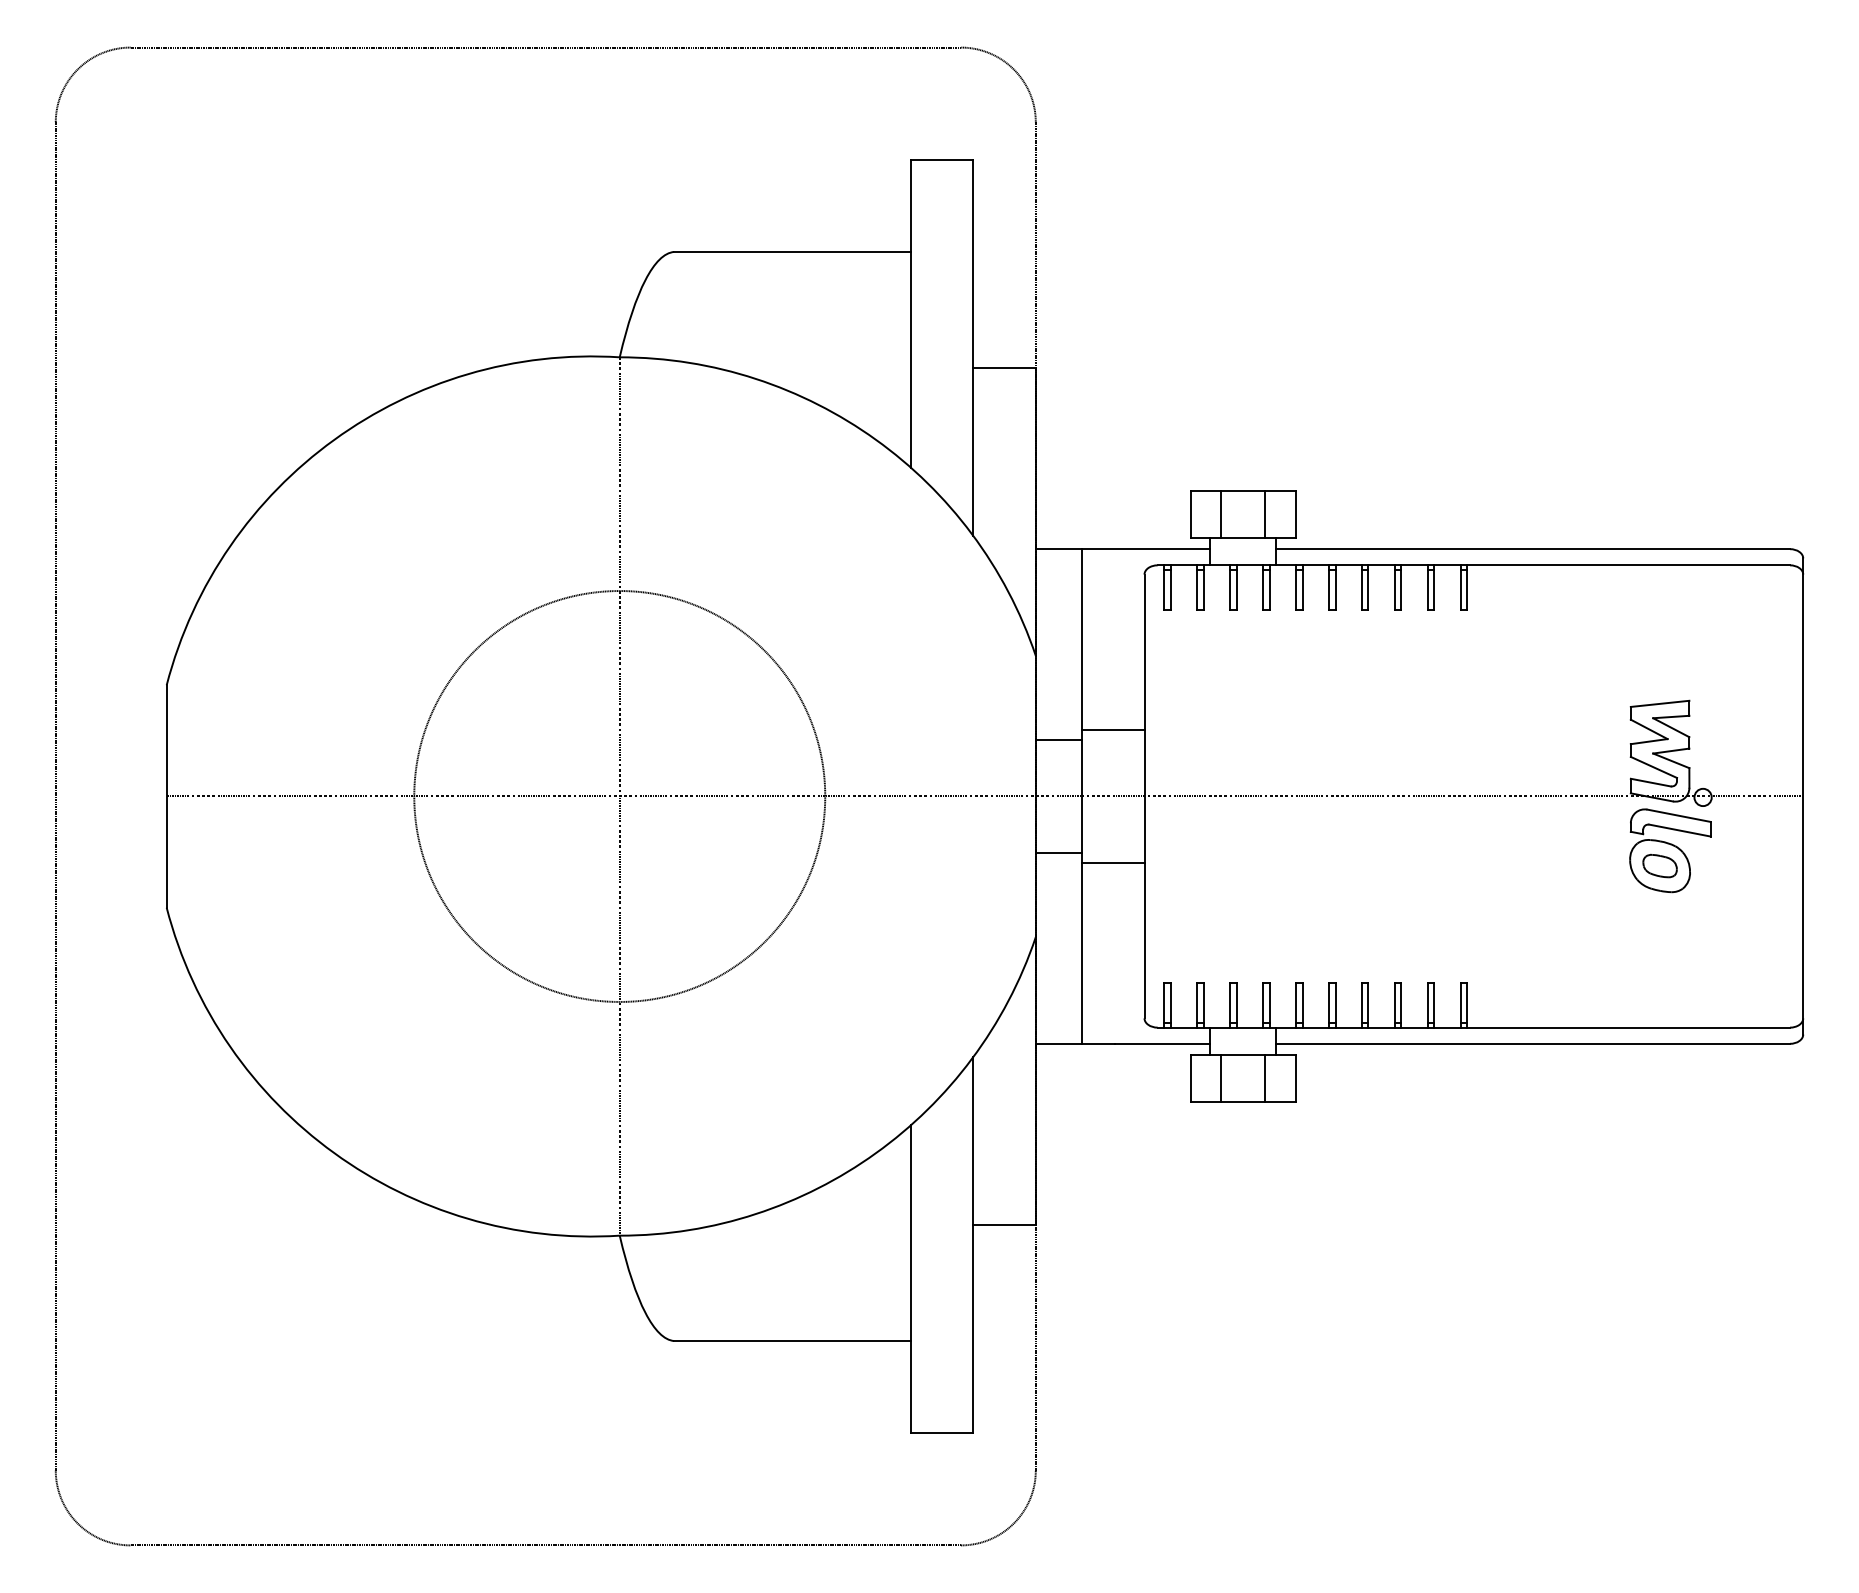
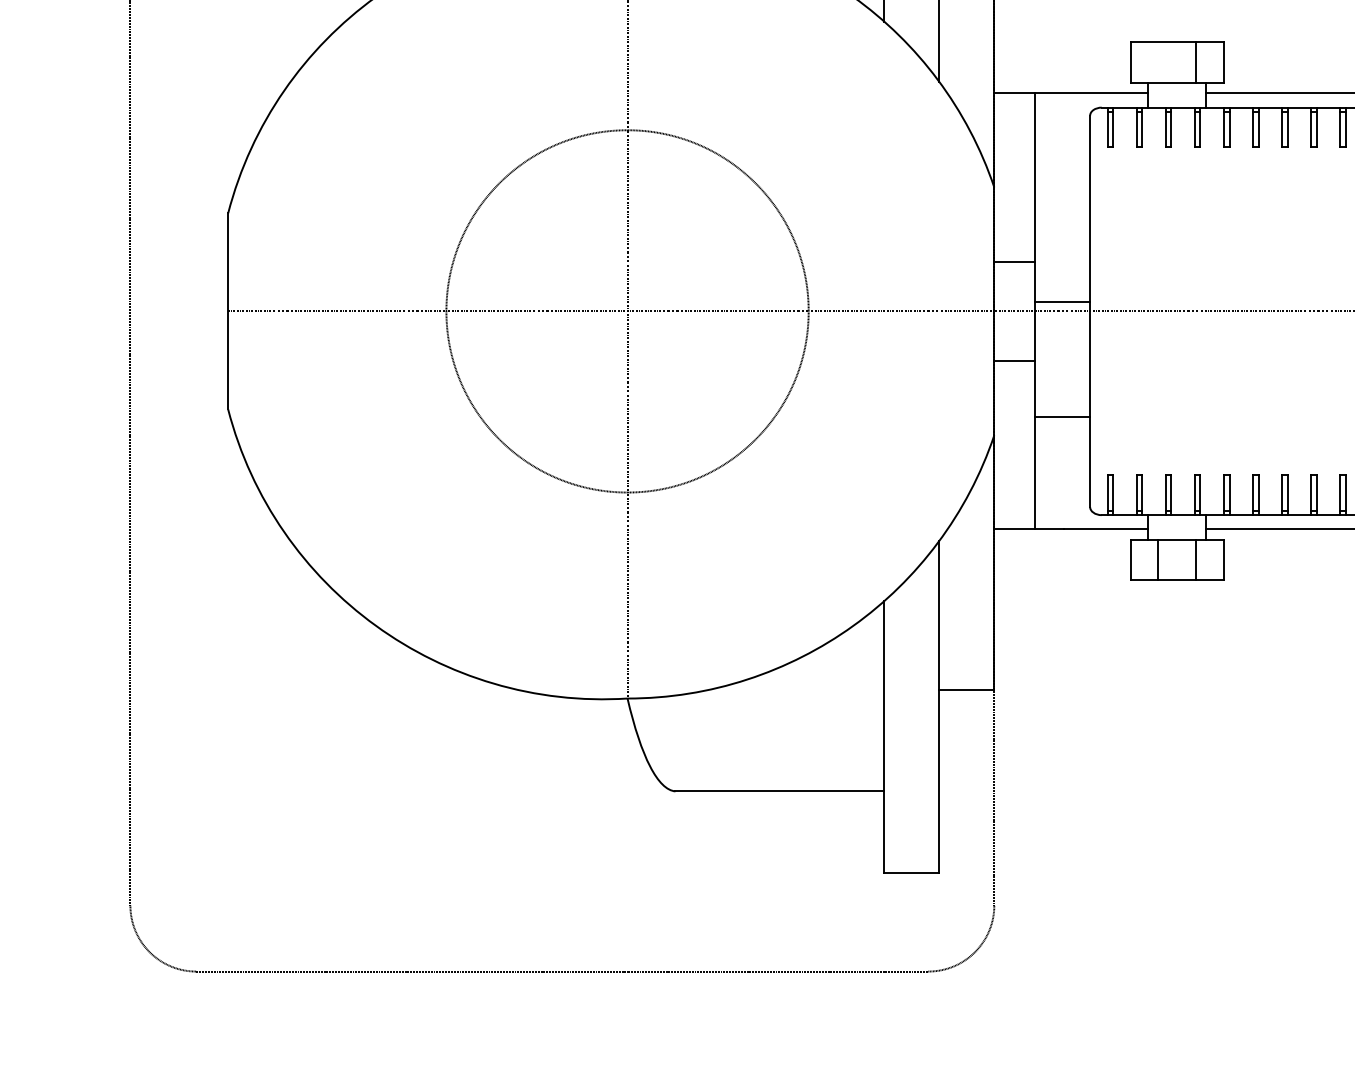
line: (1221, 514) -> (1157, 62), removed
line: (1112, 730) -> (1061, 302), moved
line: (1112, 862) -> (1061, 417), moved

